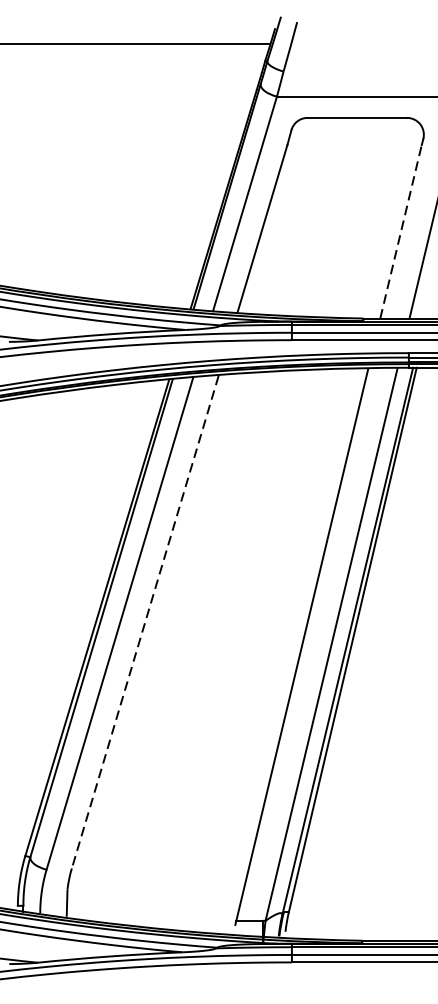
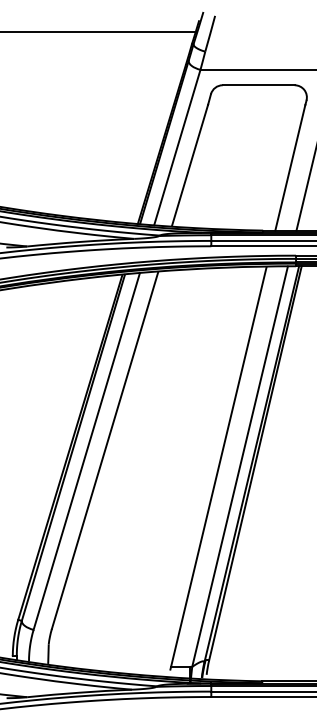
line: (401, 231) -> (290, 167), dashed -> solid
line: (144, 623) -> (104, 451), dashed -> solid

